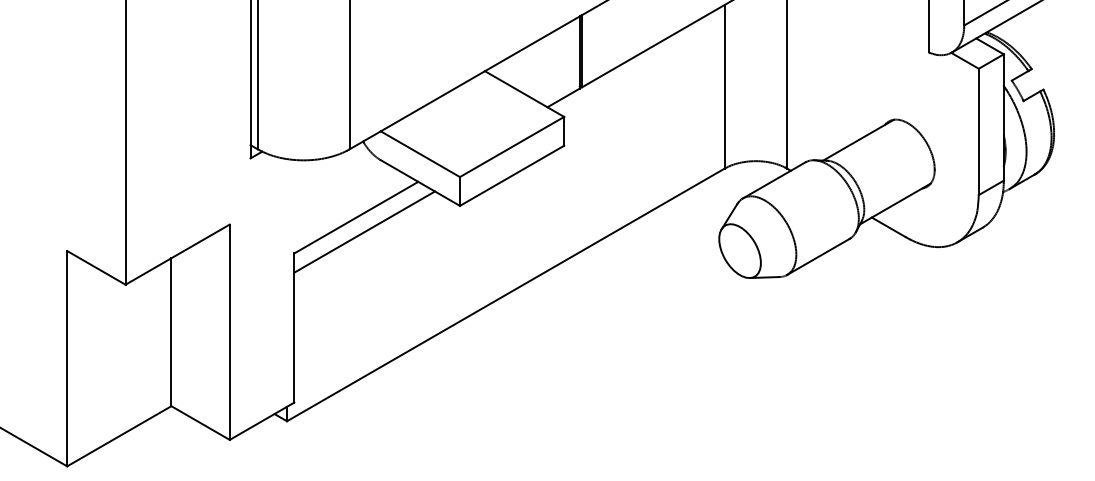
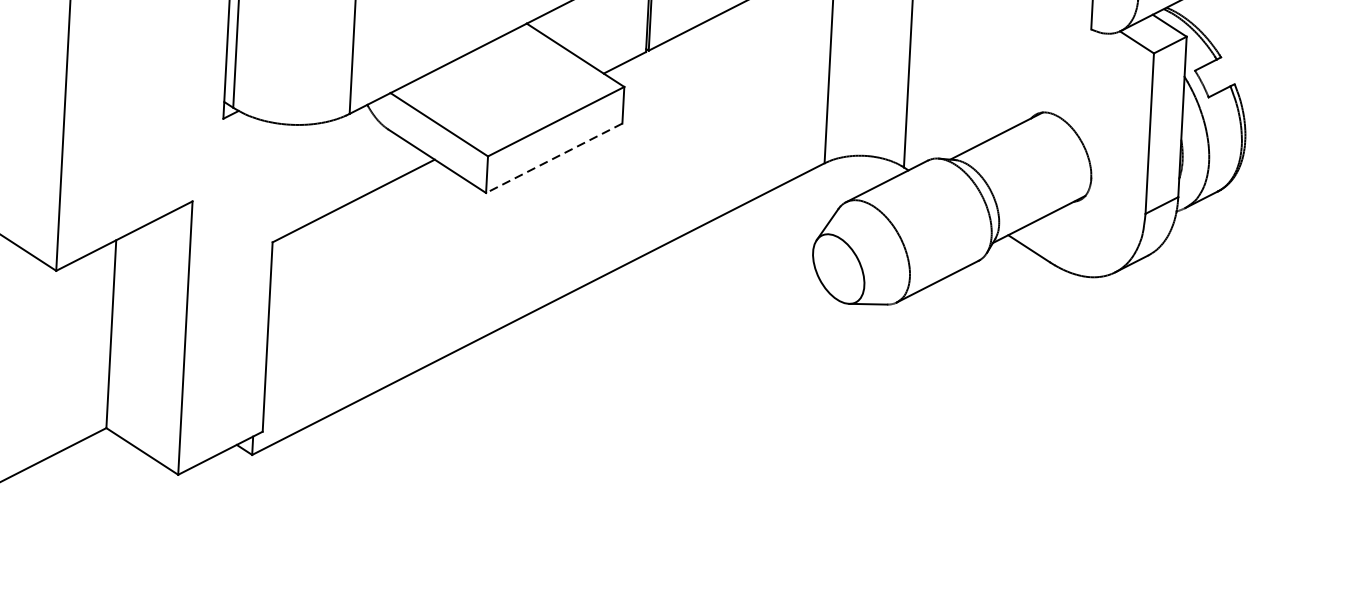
line: (511, 176) -> (553, 159), solid -> dashed
line: (364, 231) -> (363, 219), removed

